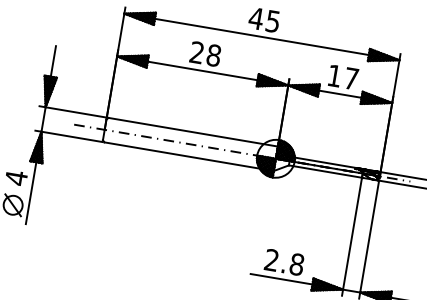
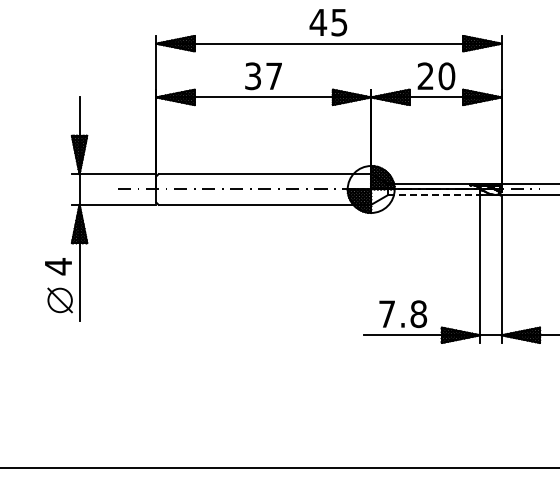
text: (205, 54) -> (263, 76), 28 -> 37
text: (343, 77) -> (436, 76), 17 -> 20
line: (325, 171) -> (434, 194), solid -> dashed
text: (271, 259) -> (386, 313), 2.8 -> 7.8

